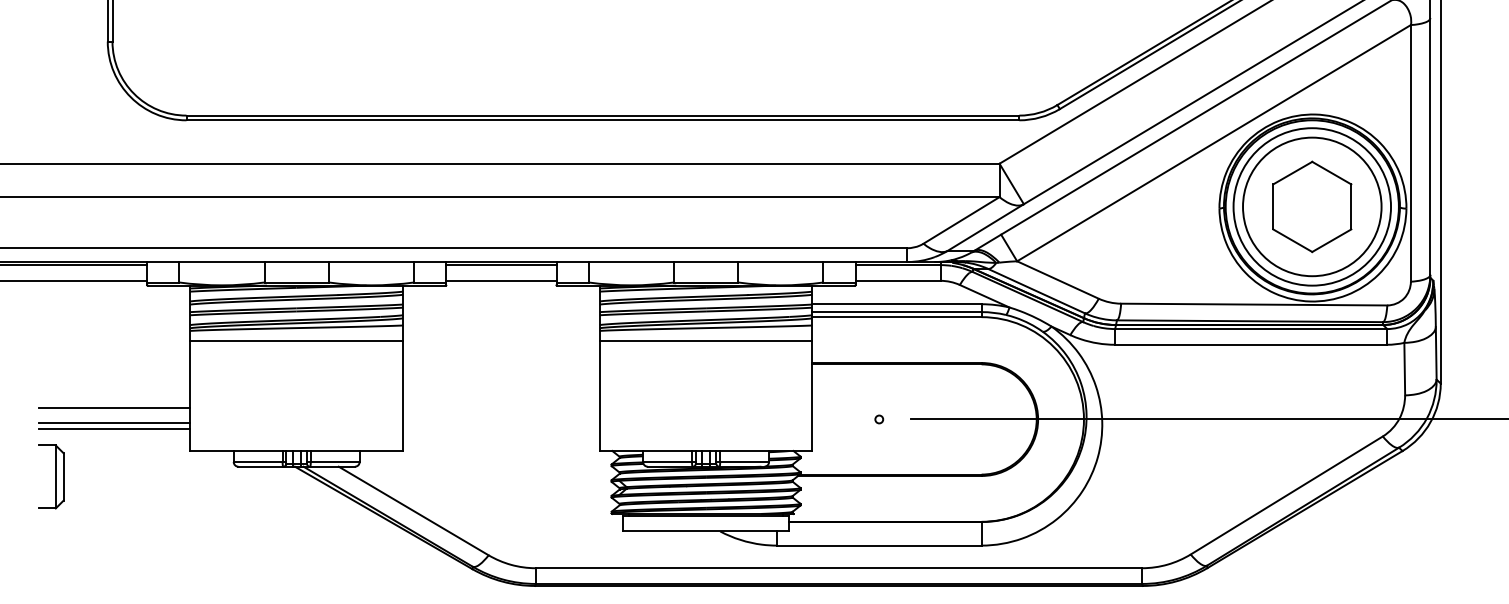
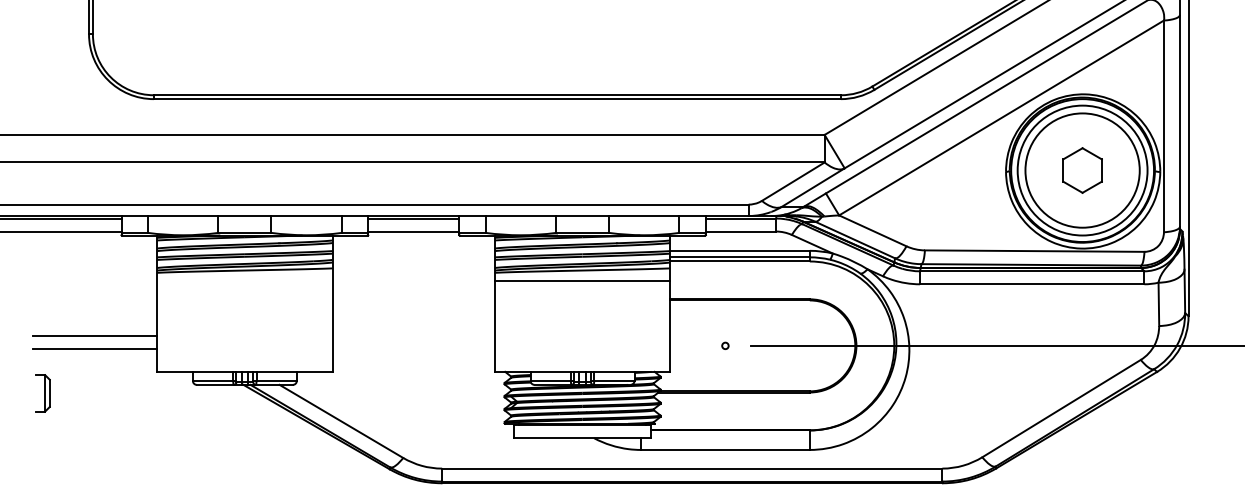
part: (1312, 206) -> (1082, 170), size x0.6
line: (296, 340) -> (244, 280), removed
line: (114, 428) -> (94, 353), removed
part: (51, 477) -> (42, 393), size x0.7

